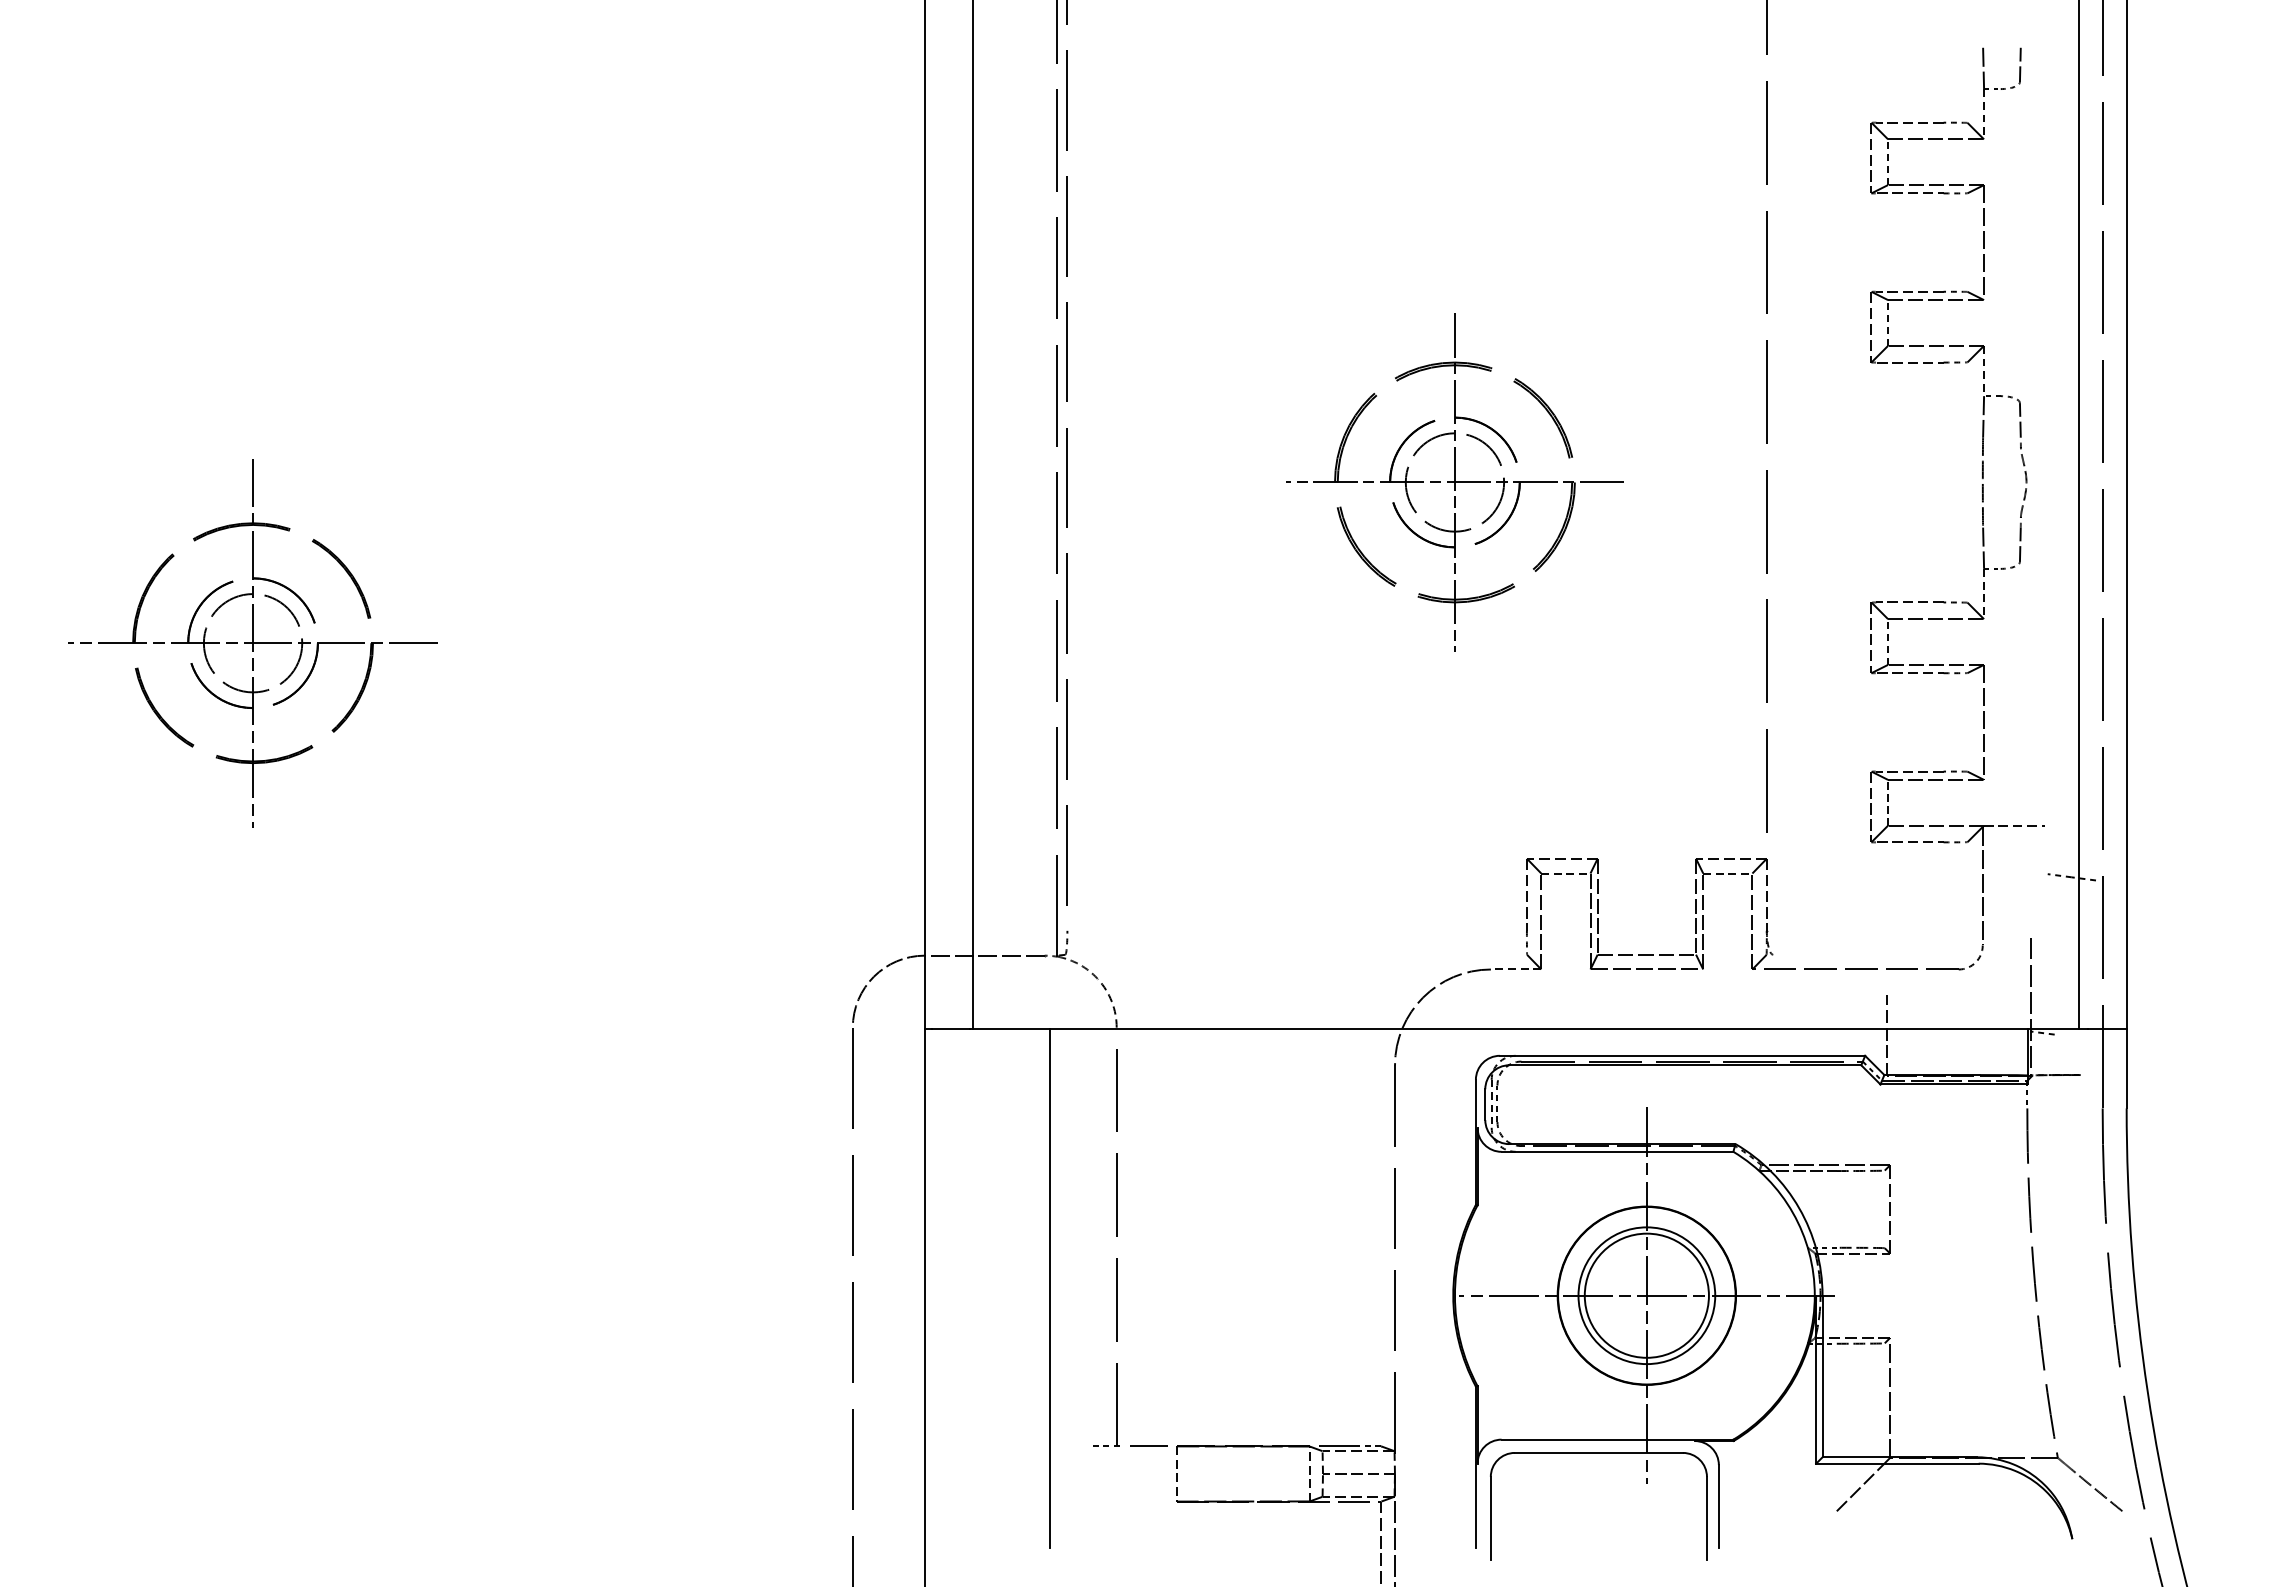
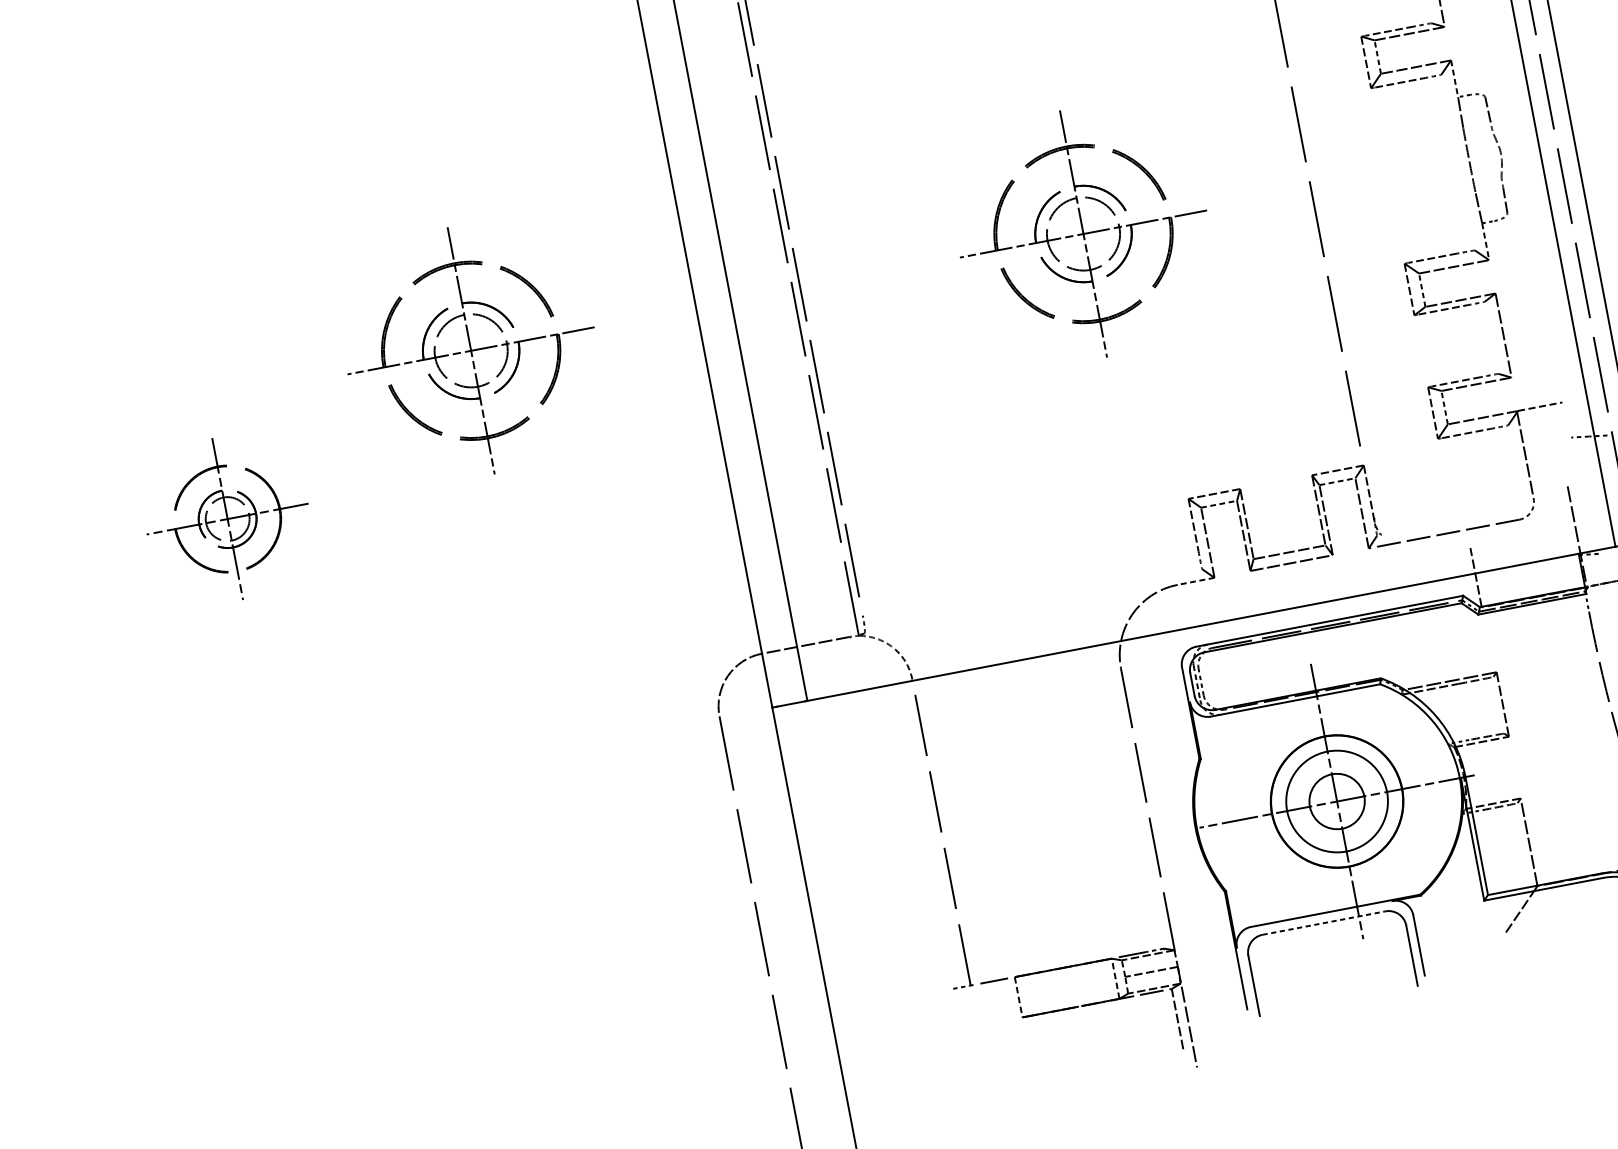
part: (616, 482) -> (470, 350), added
part: (252, 643) -> (227, 519), size x0.6
line: (1049, 1288) -> (899, 879), removed
circle: (1646, 1295) -> (1336, 801), size x0.6
line: (1599, 1452) -> (1324, 922), solid -> dashed

